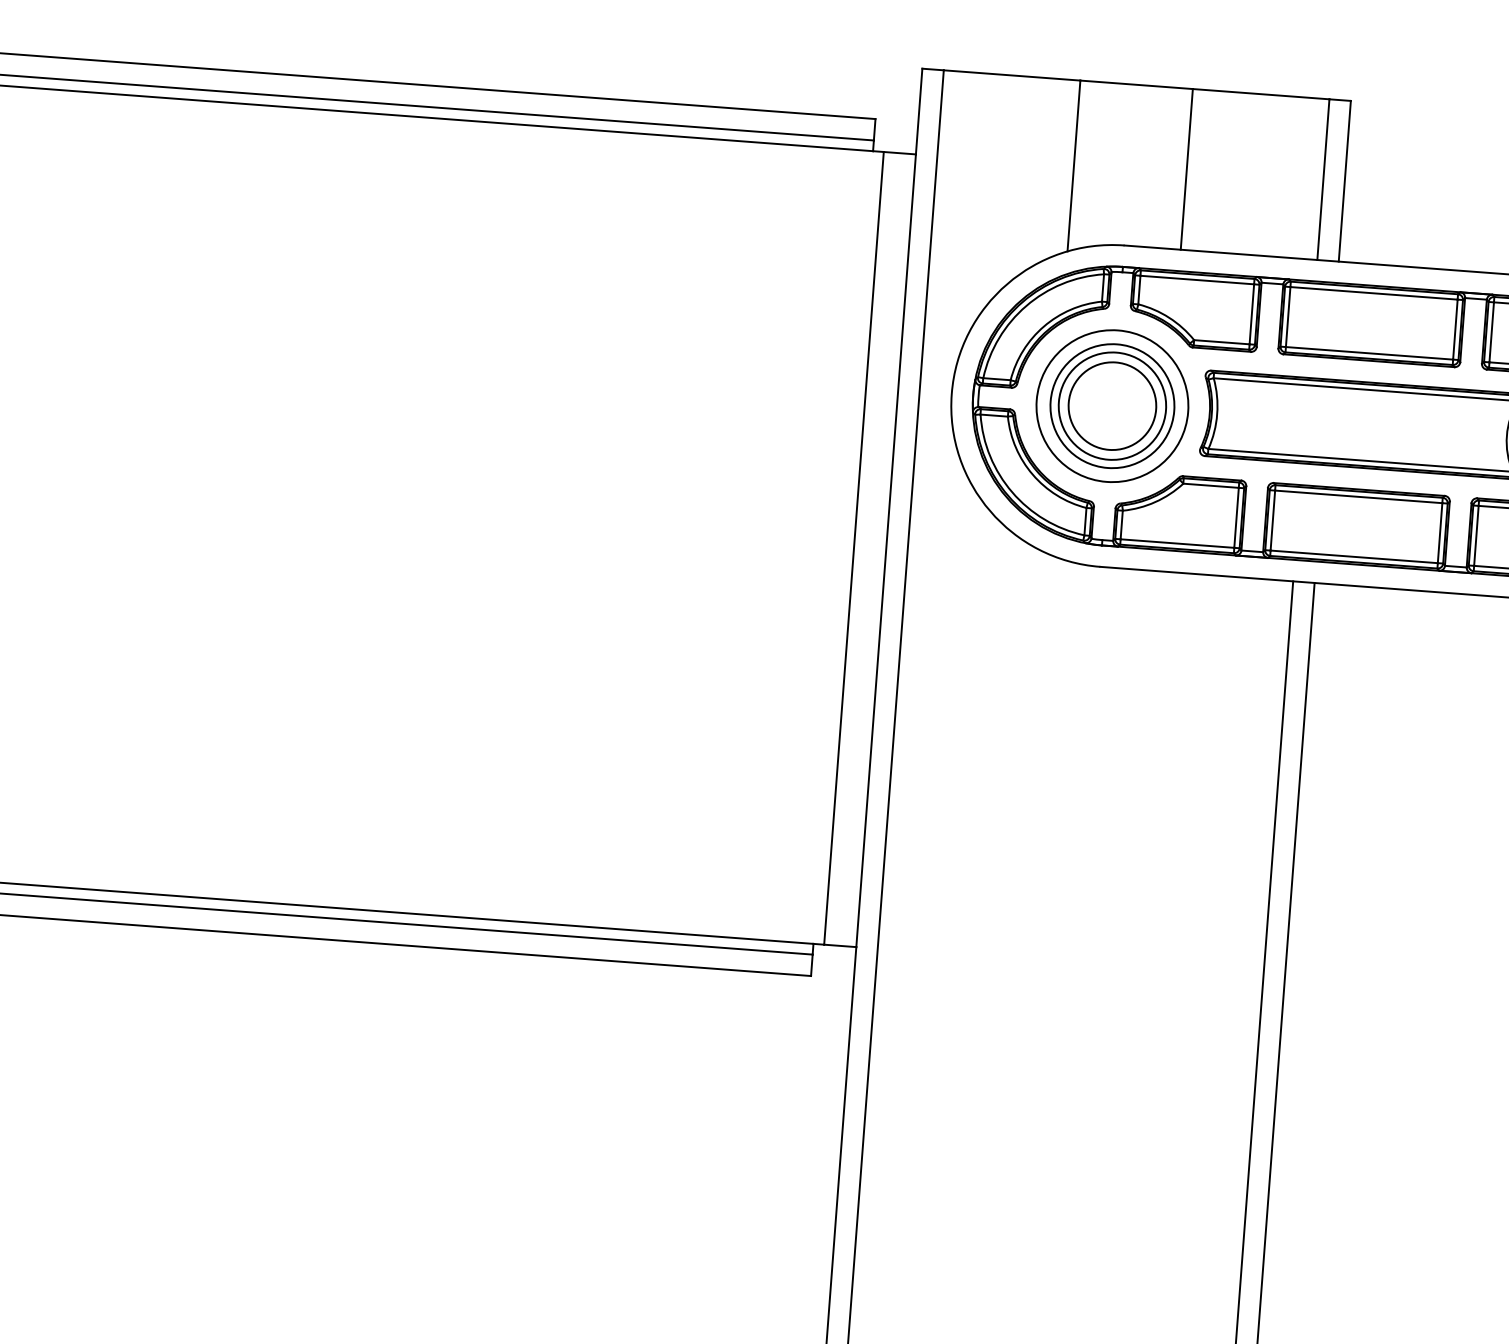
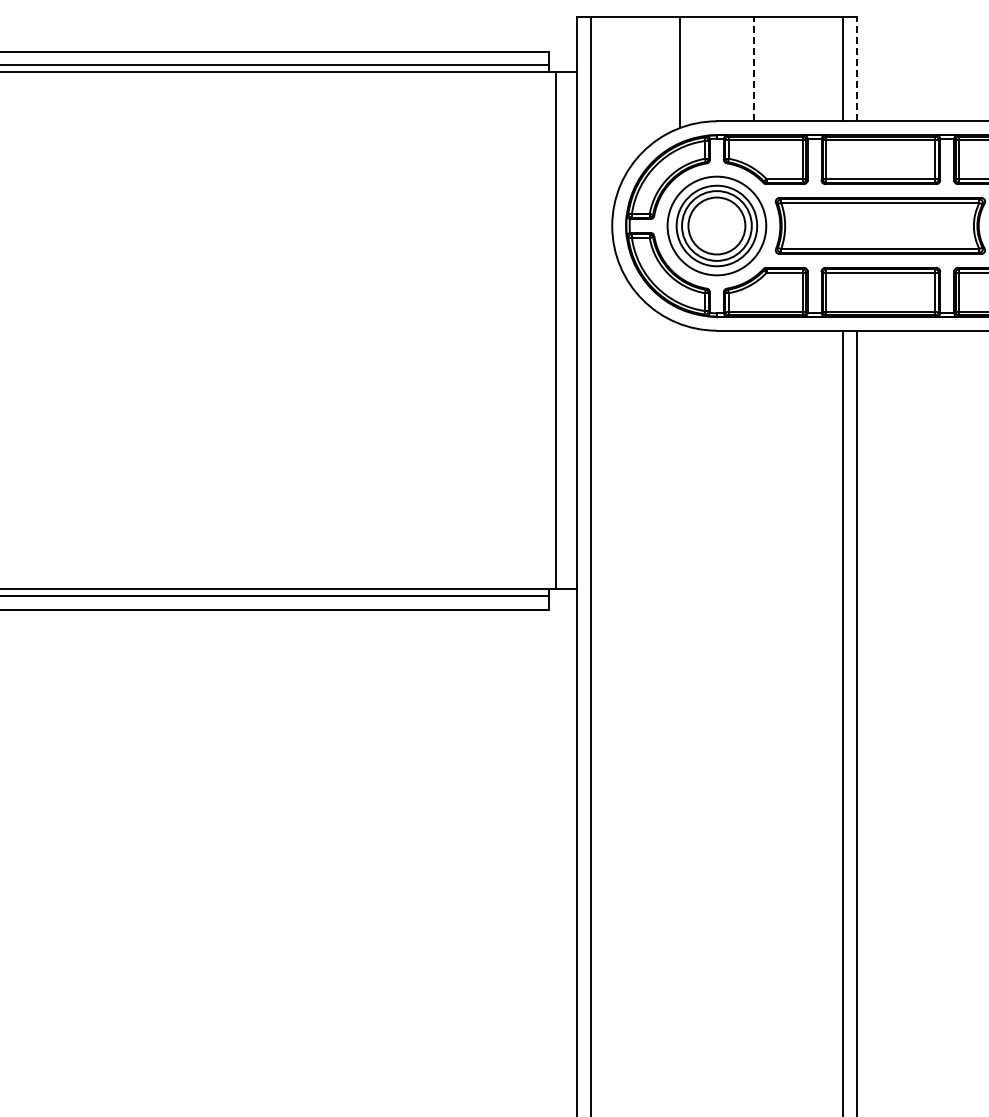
line: (1186, 168) -> (753, 68), solid -> dashed
line: (1344, 180) -> (856, 68), solid -> dashed

